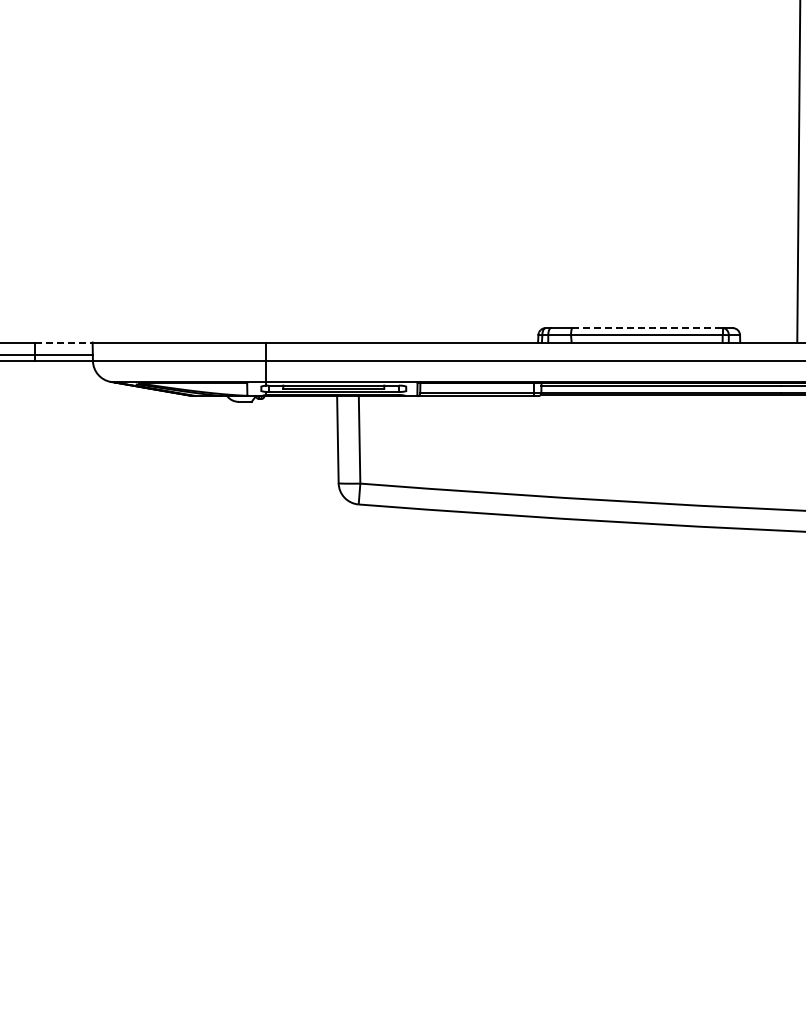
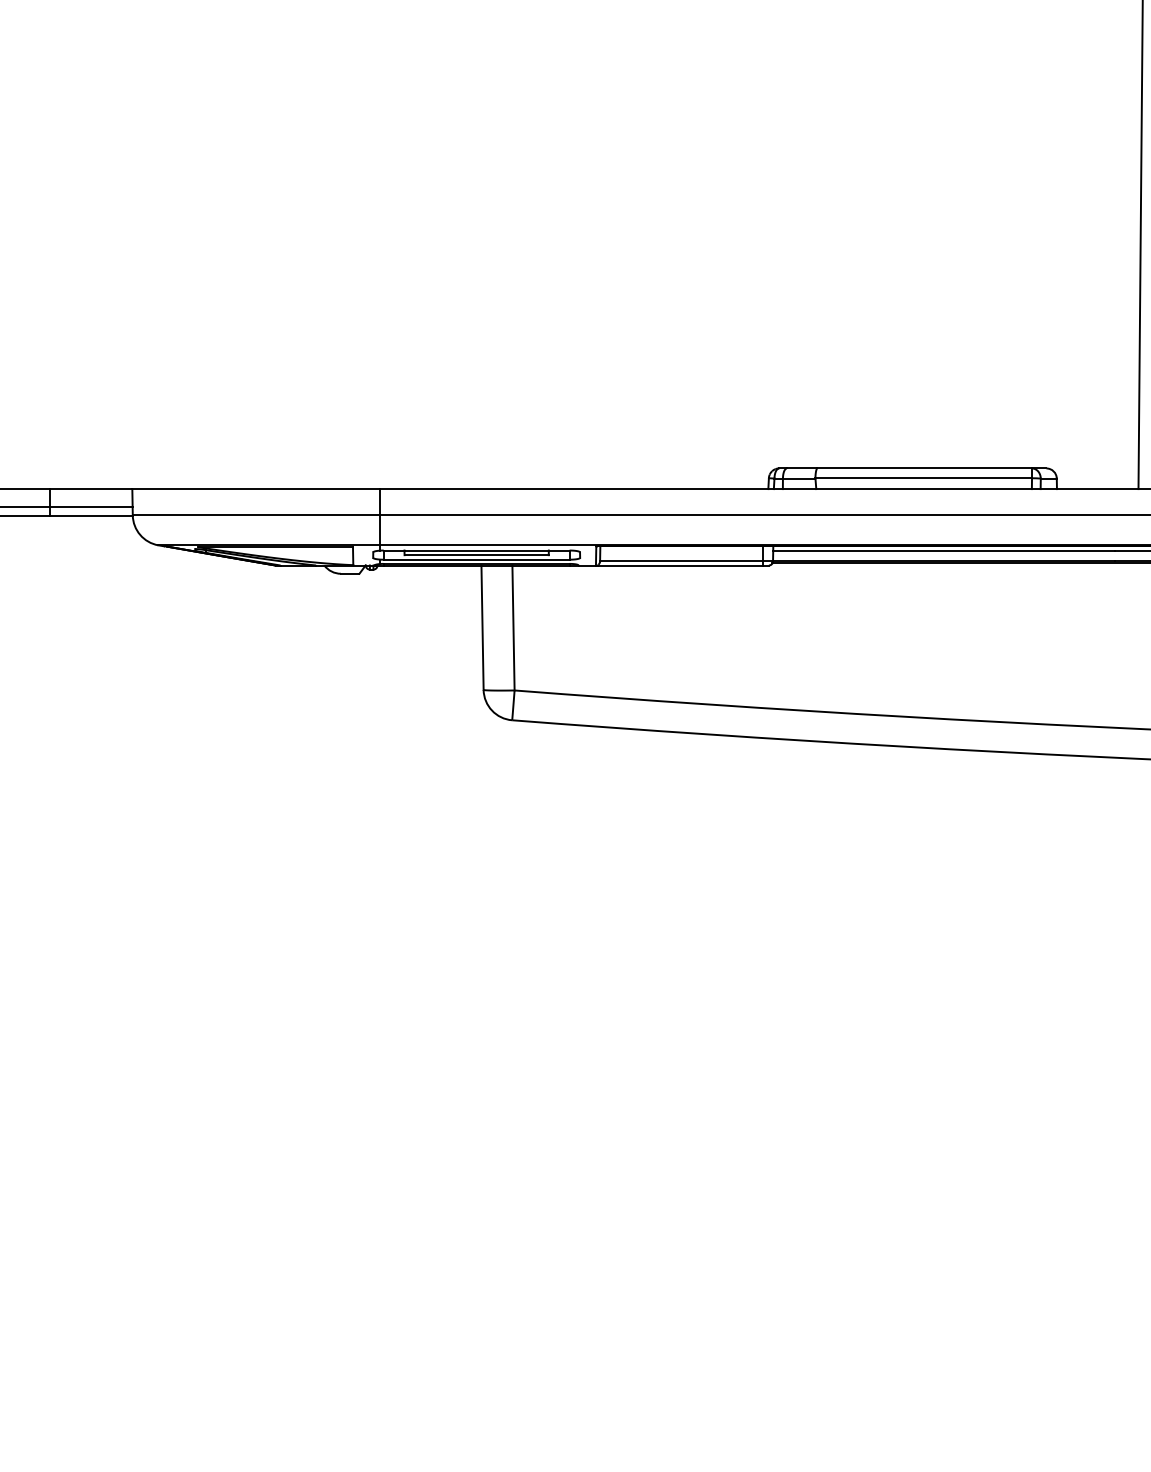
line: (648, 328) -> (926, 468), dashed -> solid
line: (63, 342) -> (90, 488), dashed -> solid

